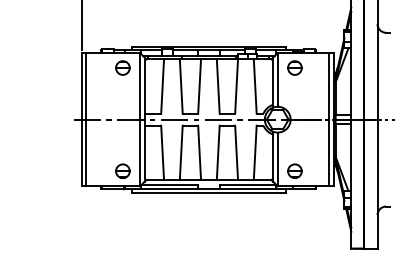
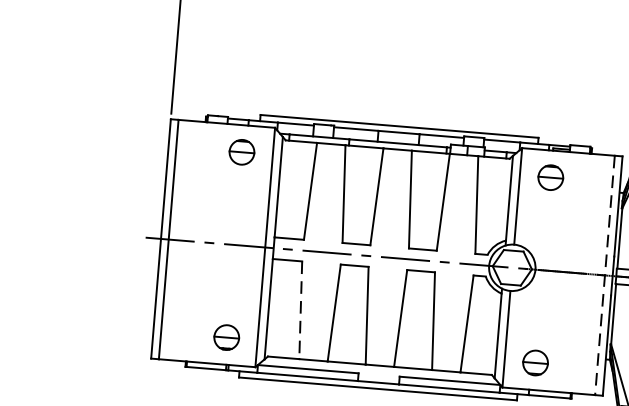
line: (329, 119) -> (605, 275), solid -> dashed
line: (162, 153) -> (300, 311), solid -> dashed

